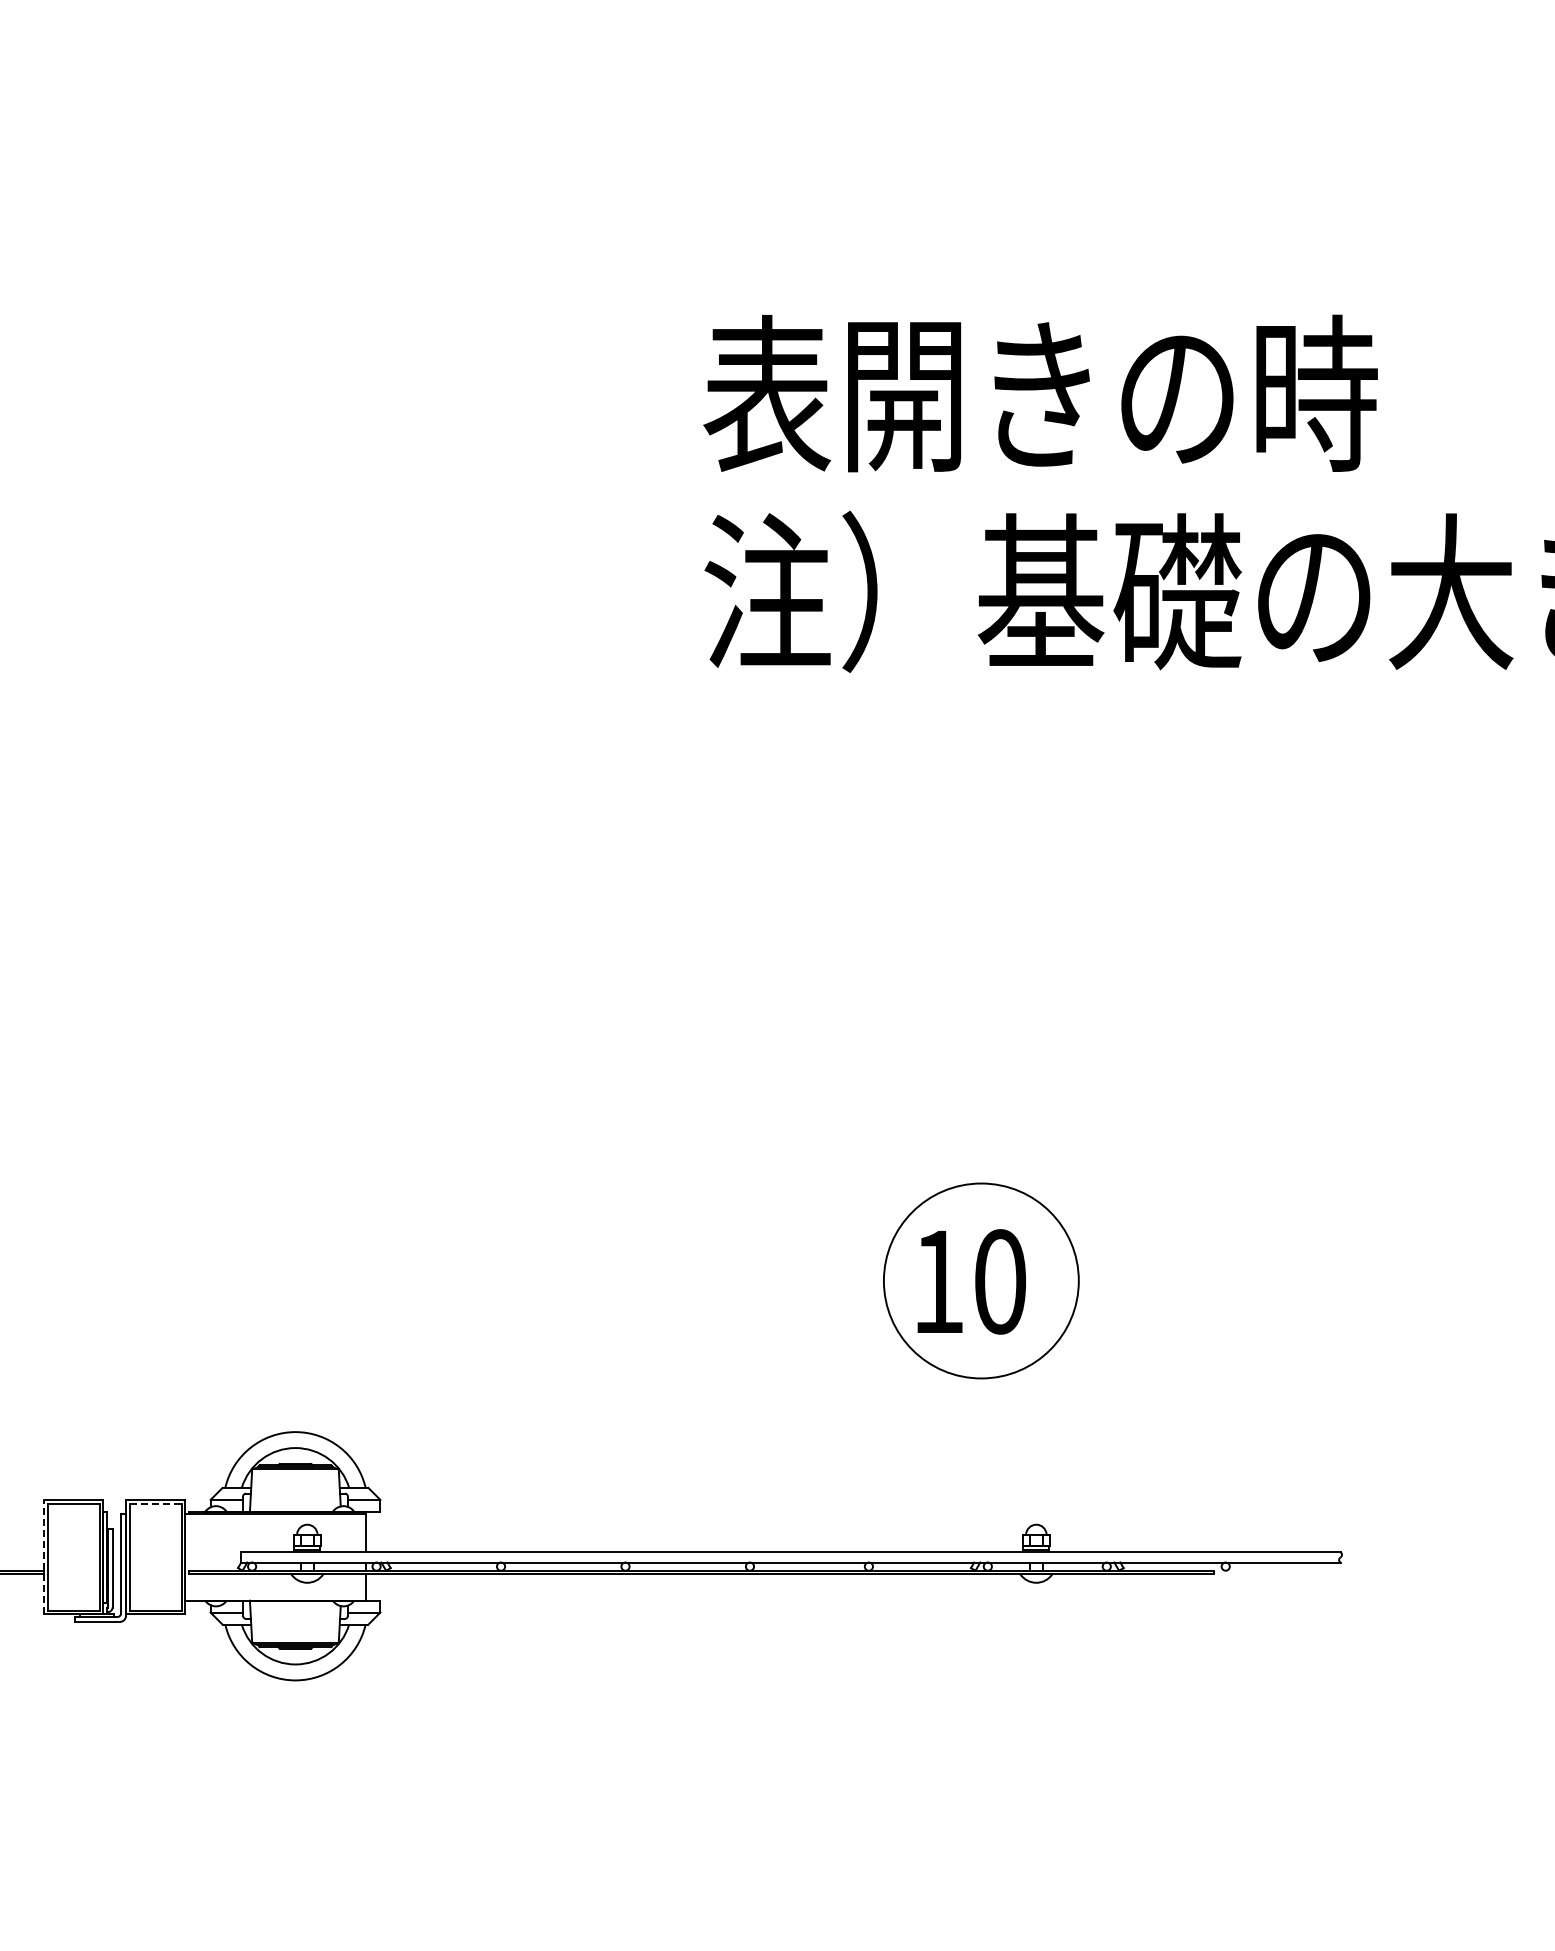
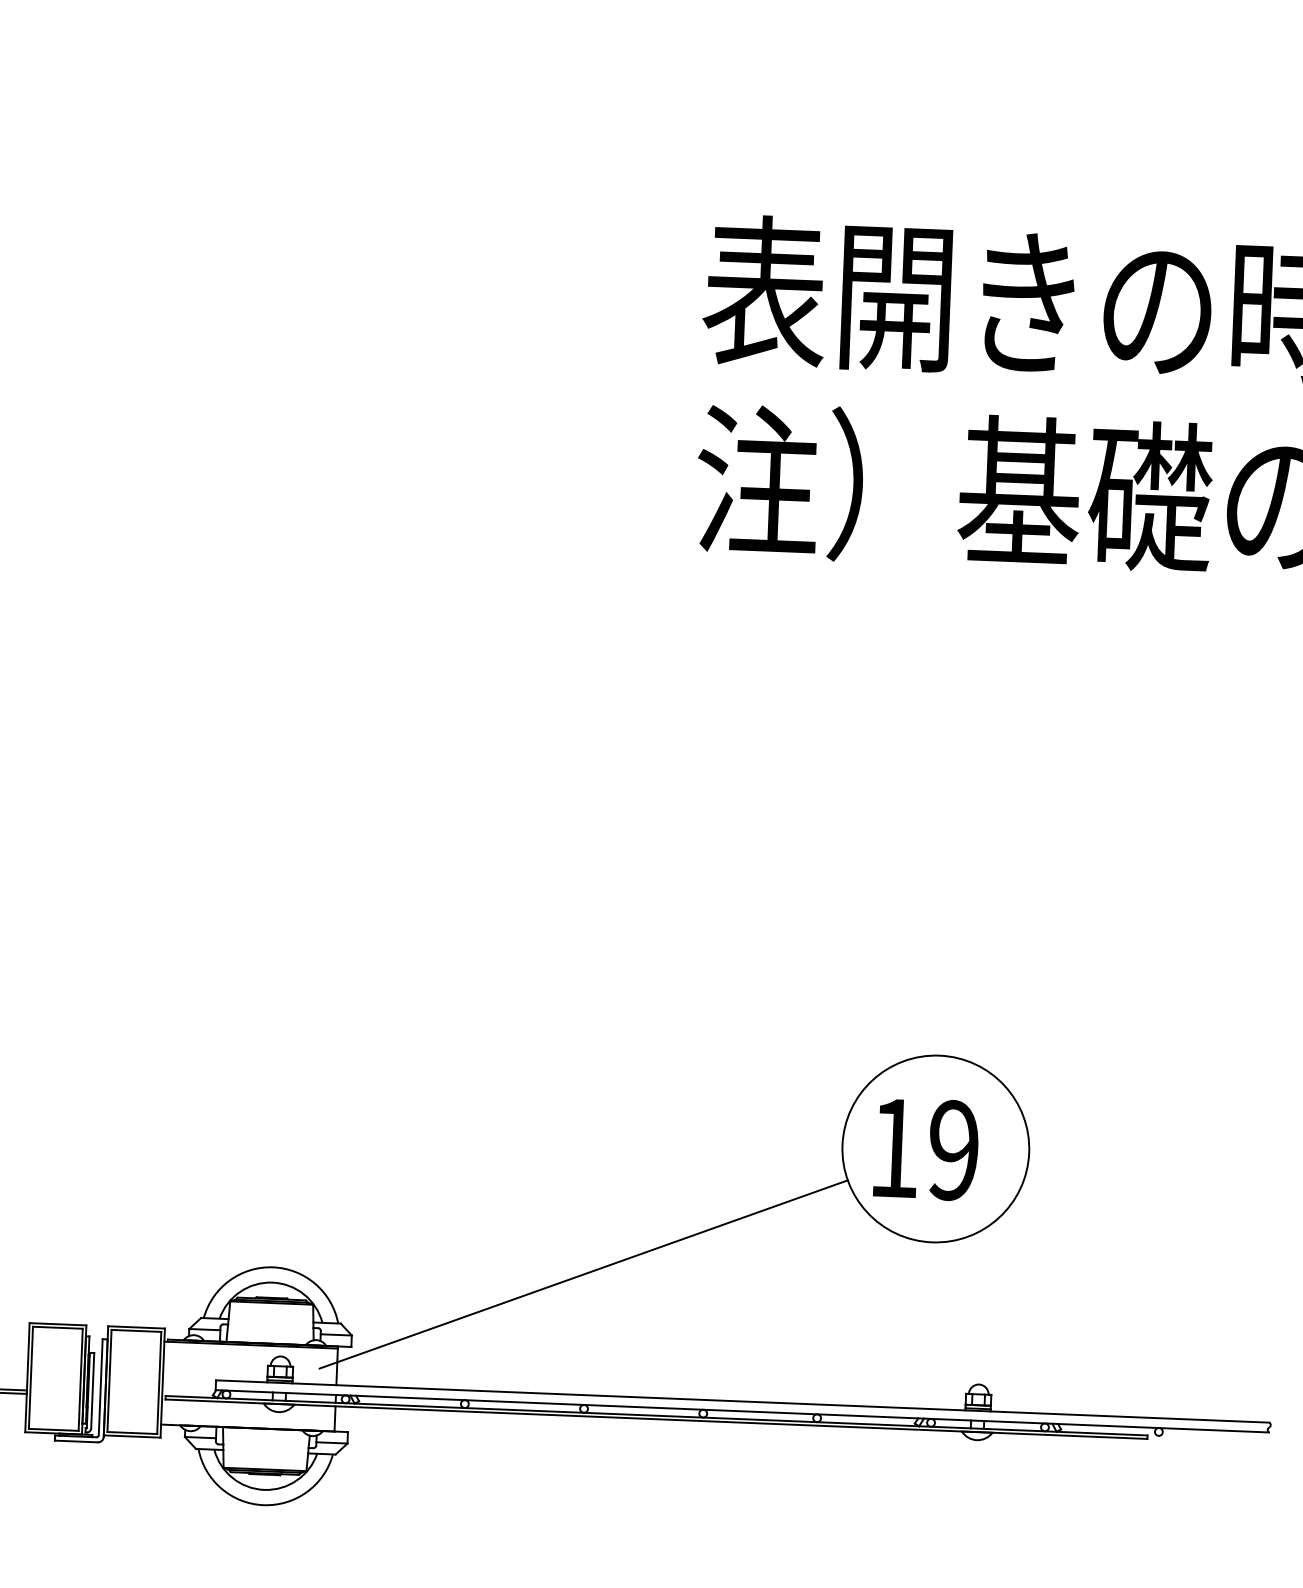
text: (1000, 1281) -> (954, 1150), 10 -> 19
line: (619, 1426) -> (583, 1274), added
line: (155, 1504) -> (136, 1331), dashed -> solid
line: (43, 1557) -> (26, 1377), dashed -> solid

